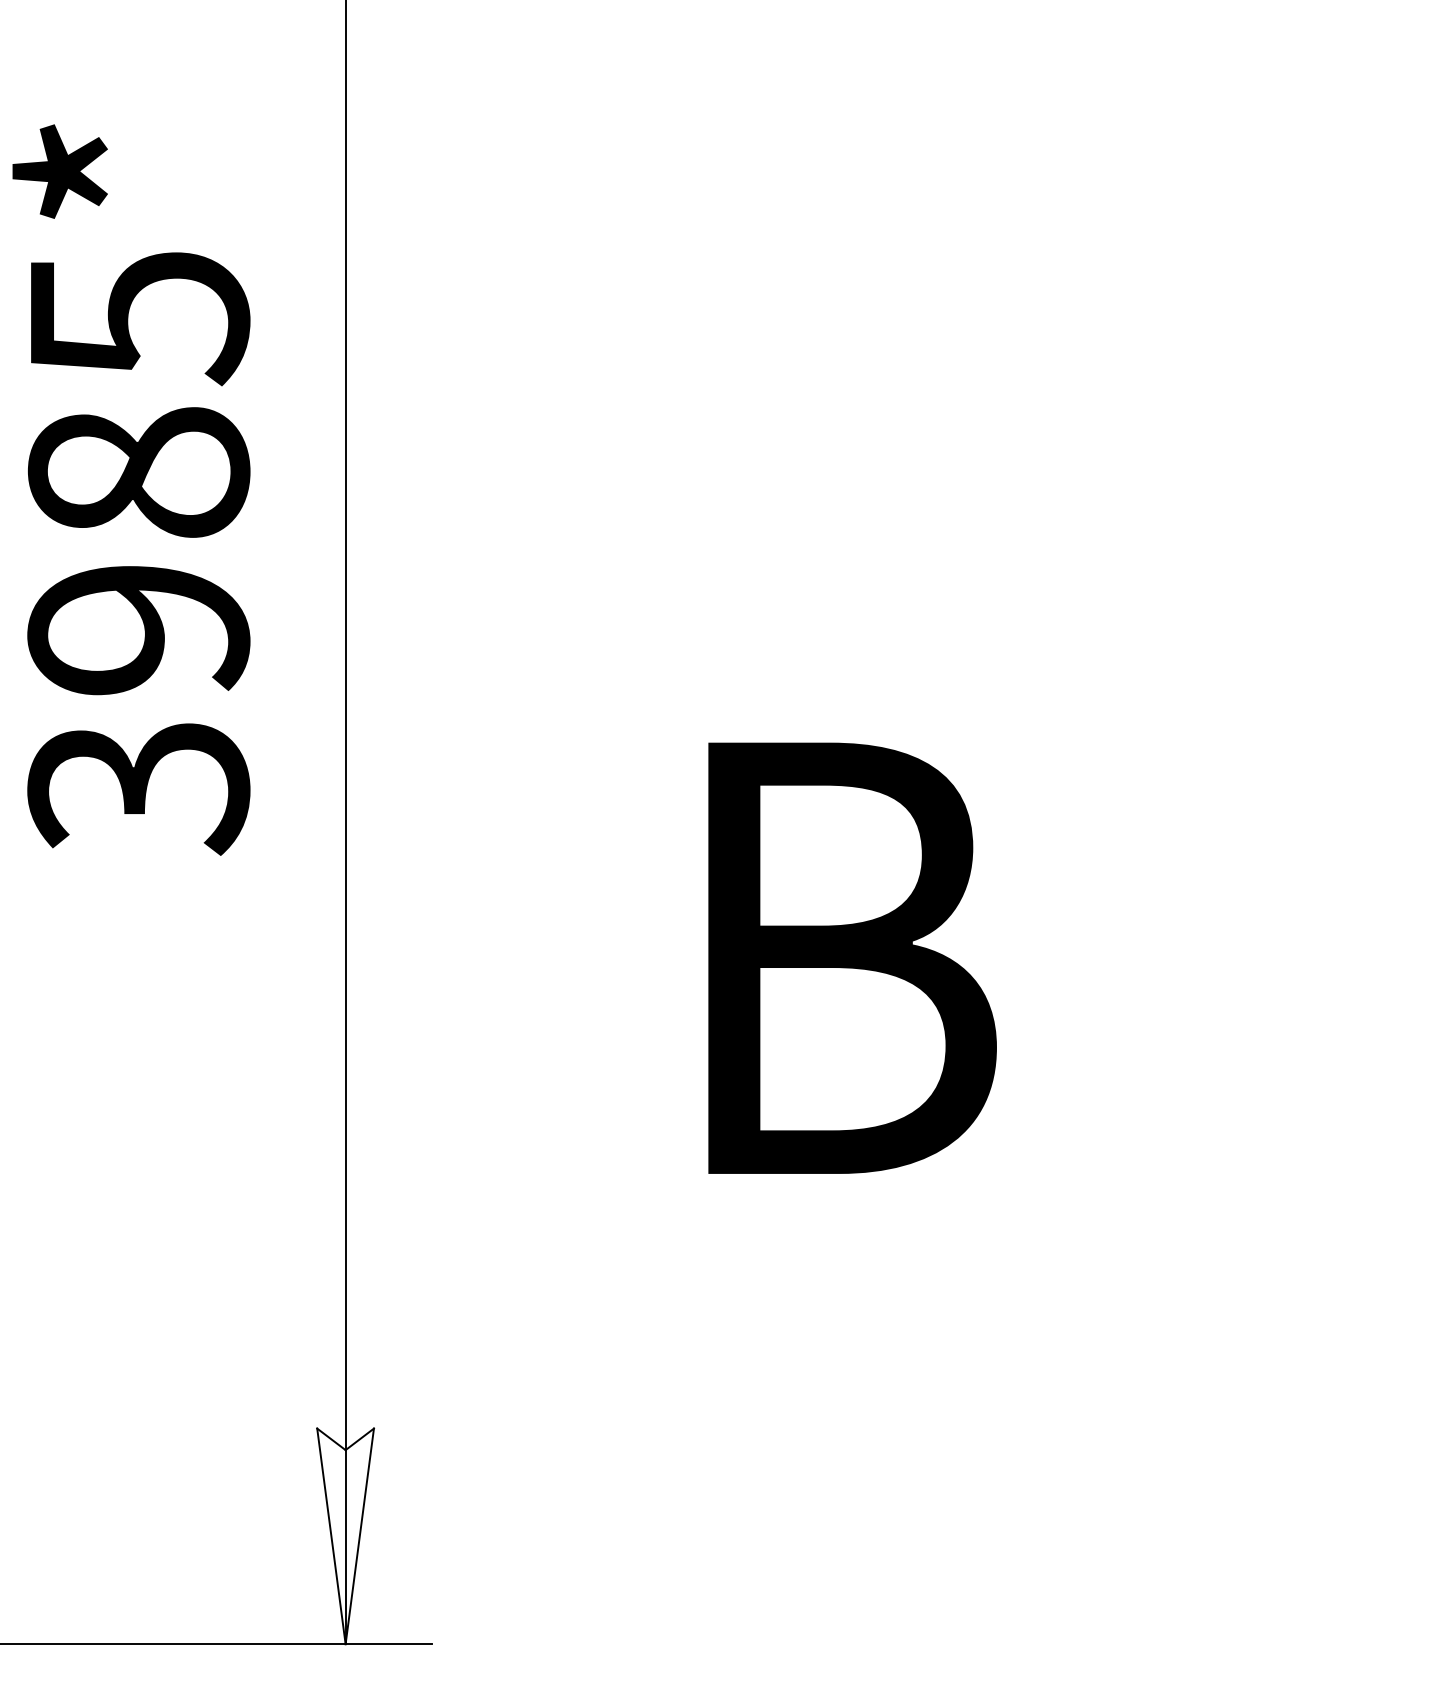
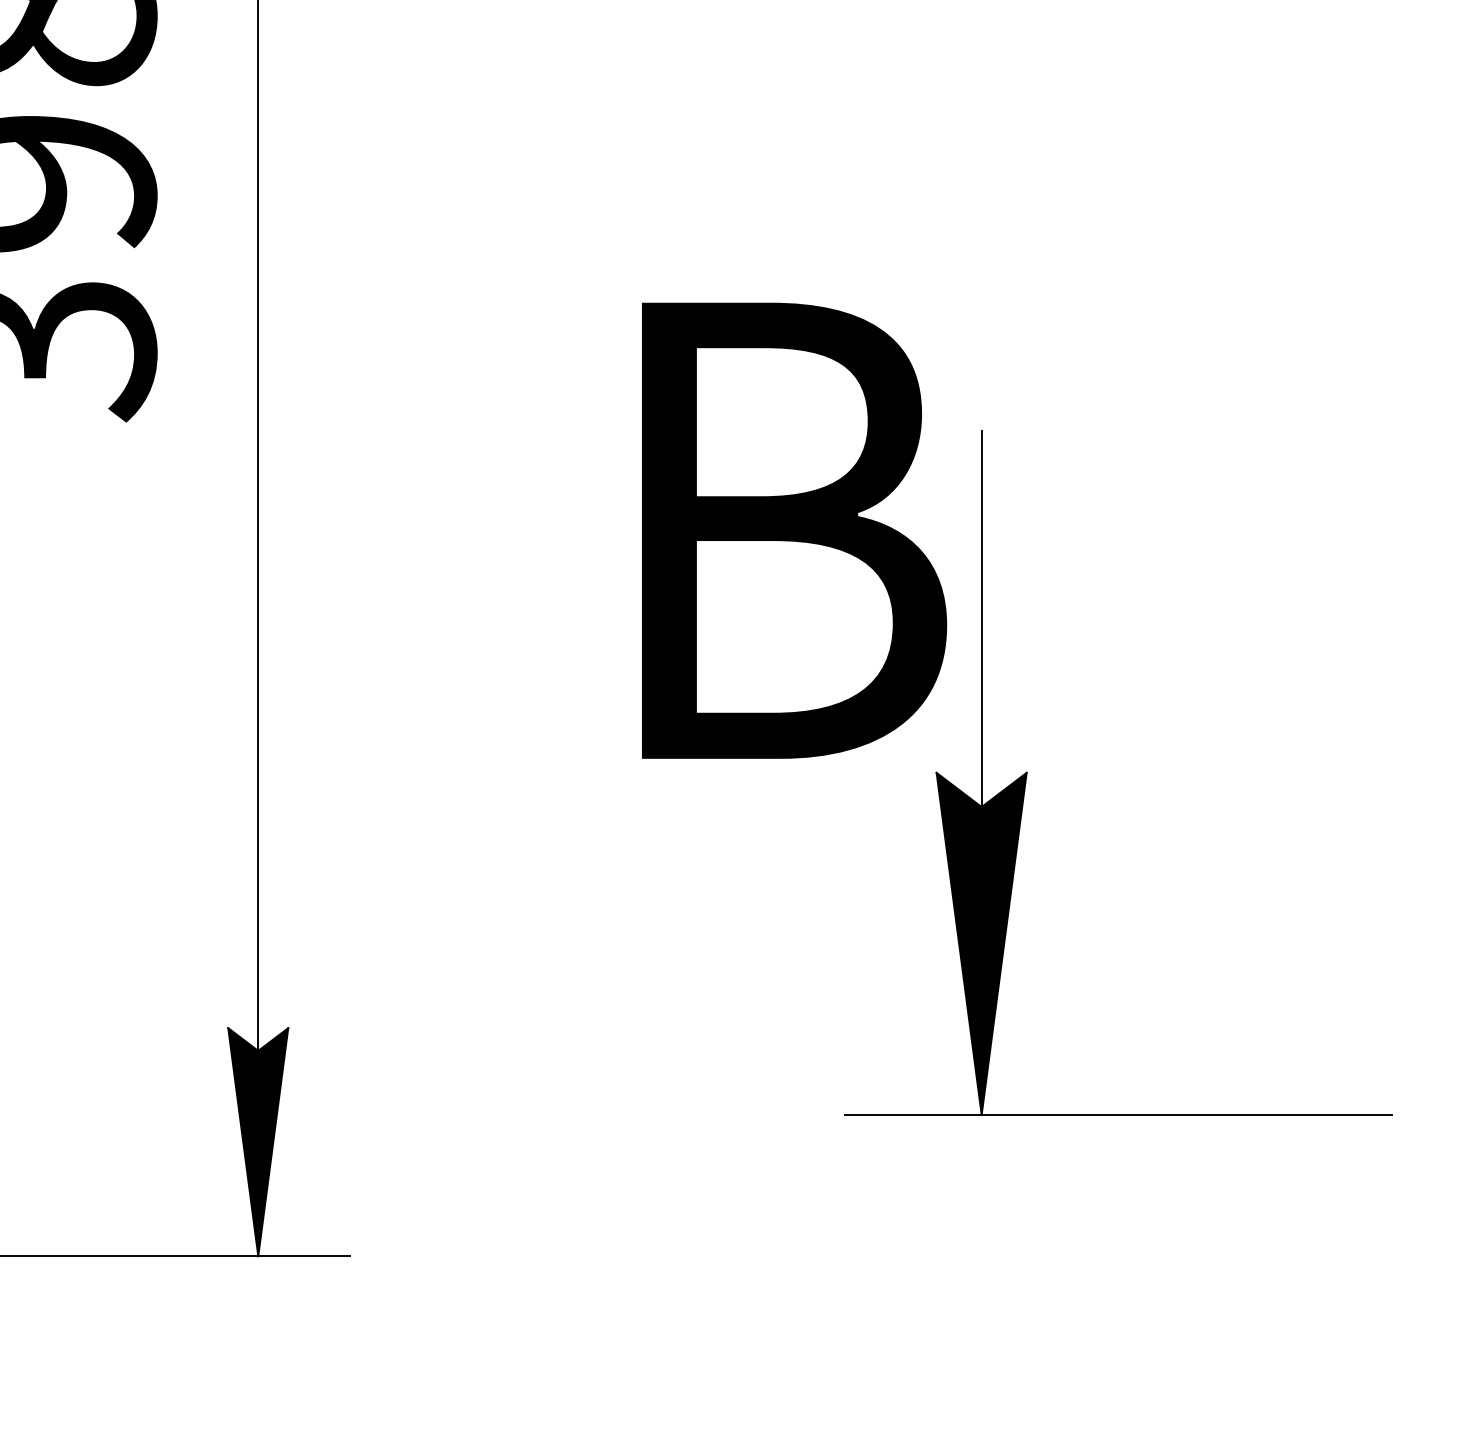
part: (1073, 1187) -> (1028, 773), added
fill: (345, 1536) -> (258, 1142), added

